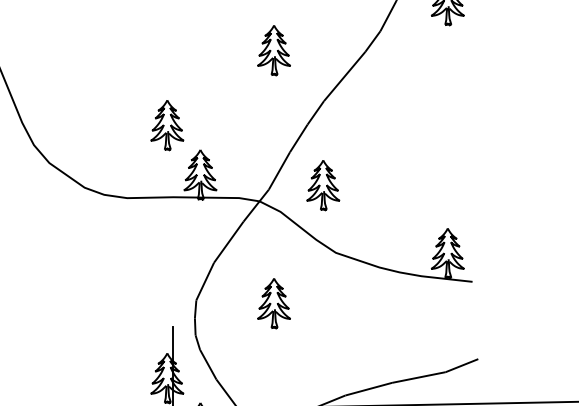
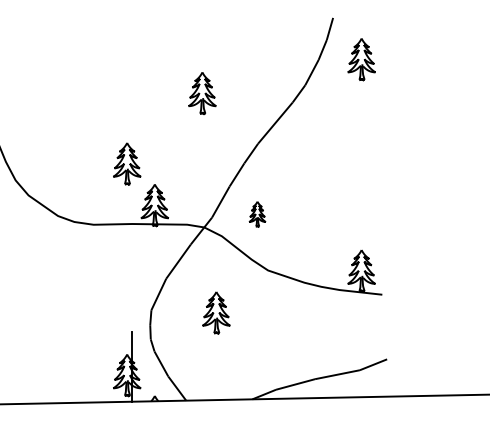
part: (274, 50) -> (202, 93), moved
part: (323, 185) -> (257, 214), size x0.6

